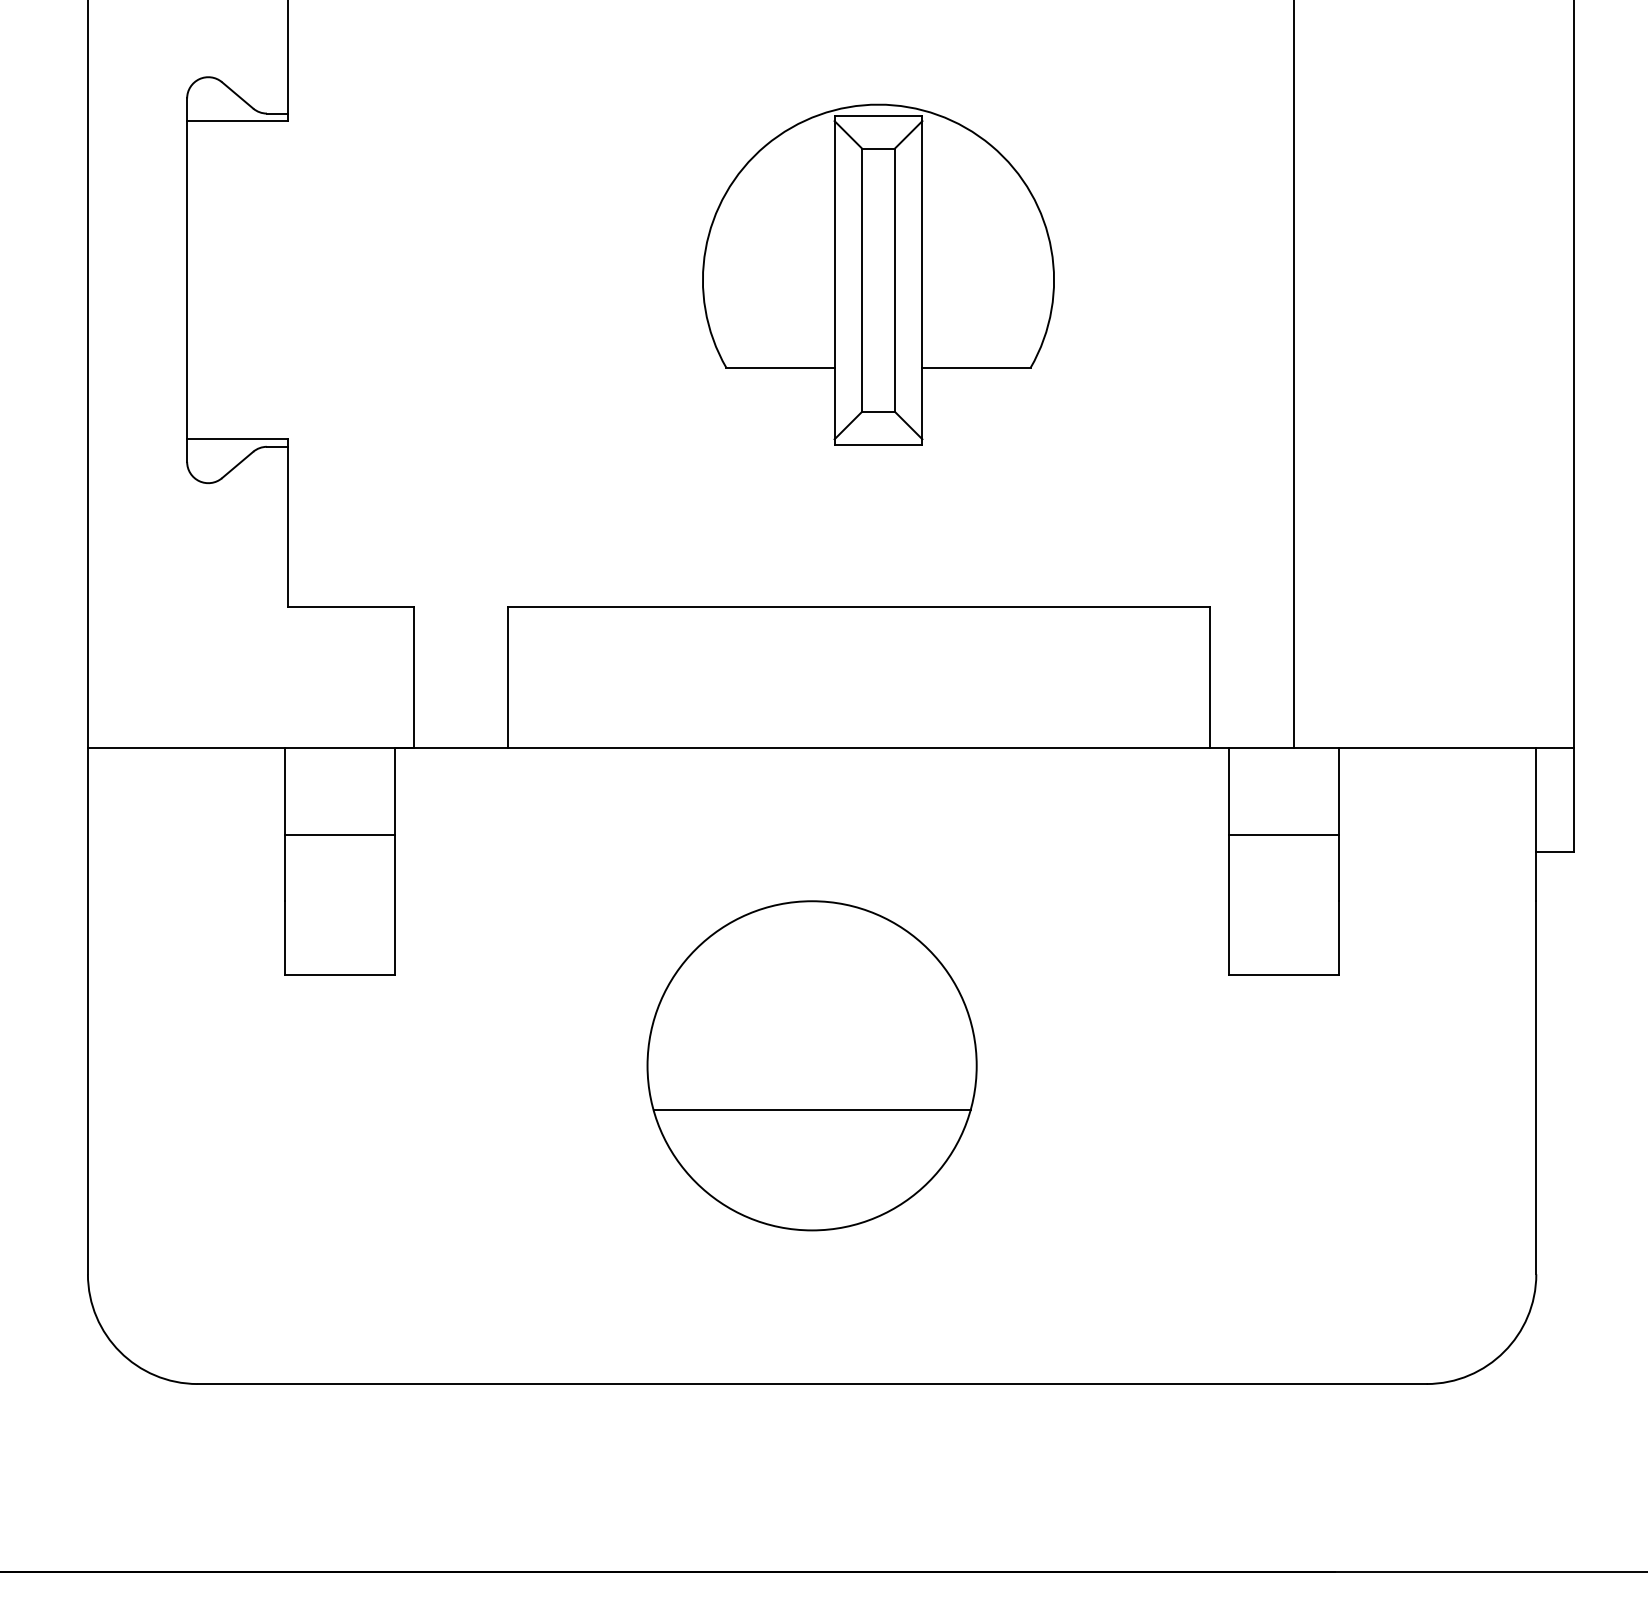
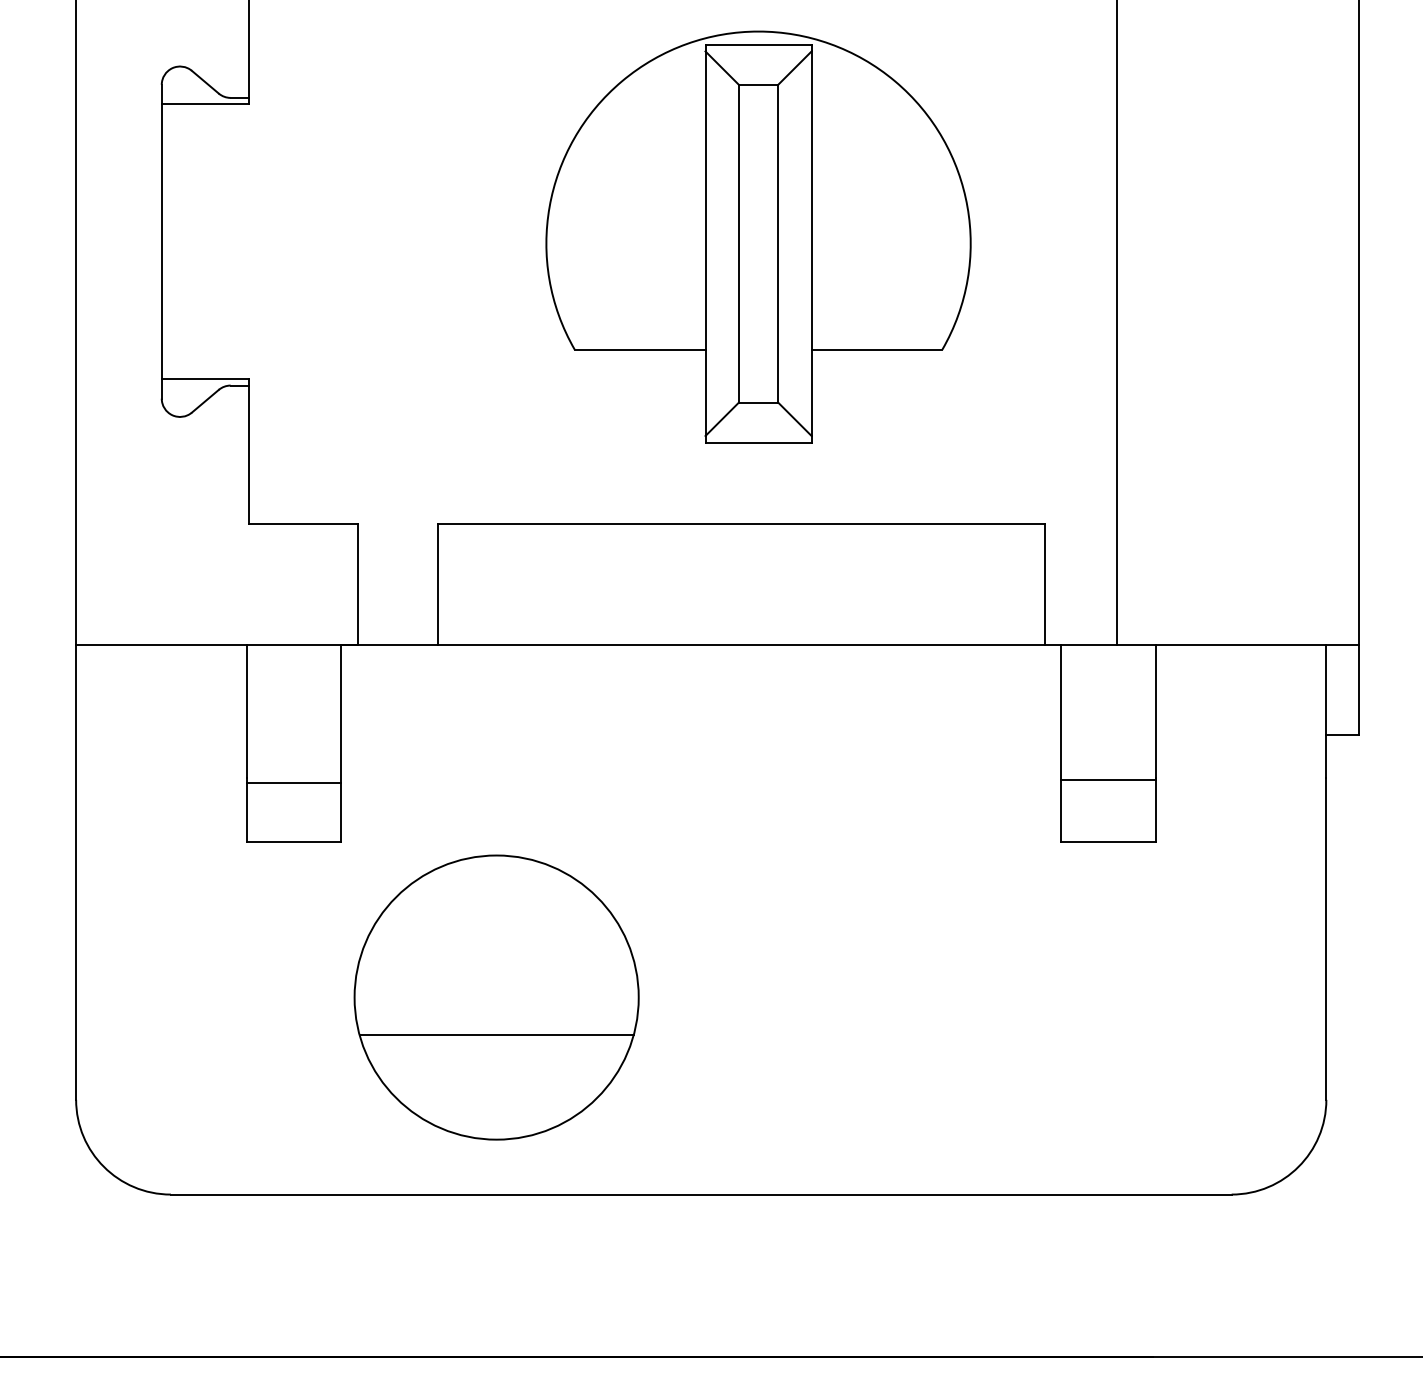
part: (878, 274) -> (758, 236), size x1.4
line: (340, 835) -> (294, 783), moved
line: (1283, 835) -> (1108, 779), moved
part: (811, 1065) -> (496, 997), moved

